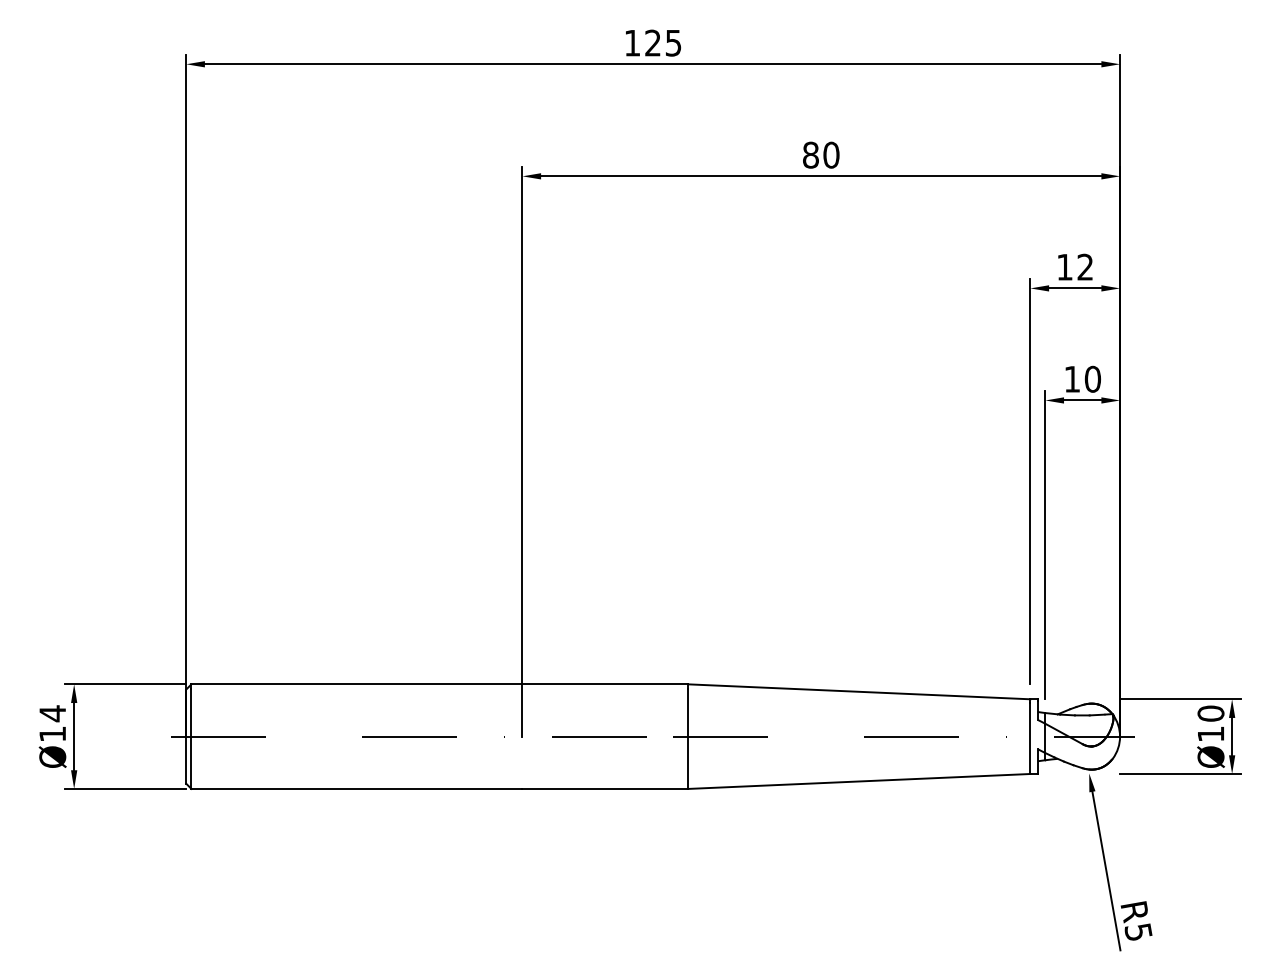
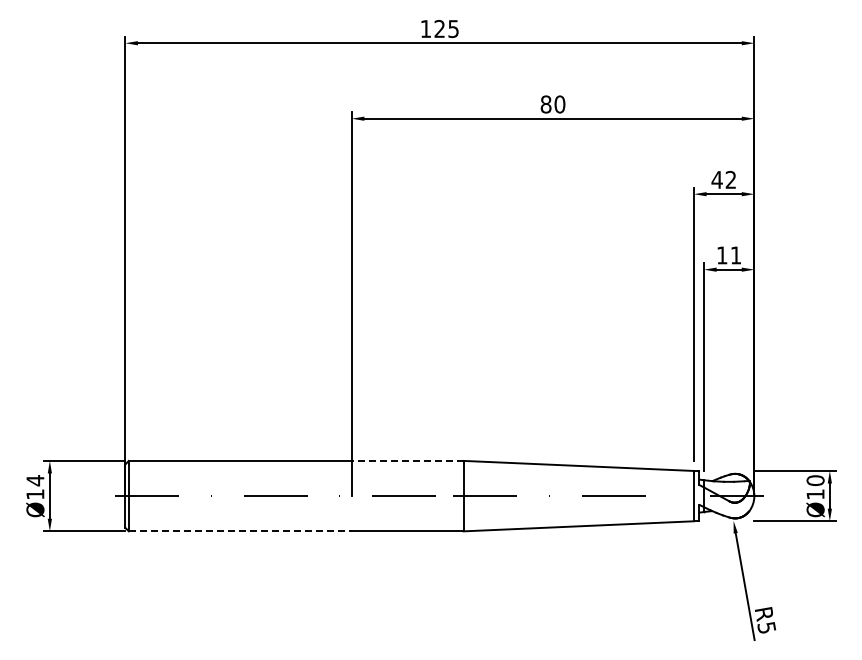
text: (1063, 266) -> (716, 179), 12 -> 42
text: (1092, 379) -> (735, 255), 10 -> 11
line: (605, 683) -> (407, 460), solid -> dashed
line: (357, 789) -> (240, 531), solid -> dashed

